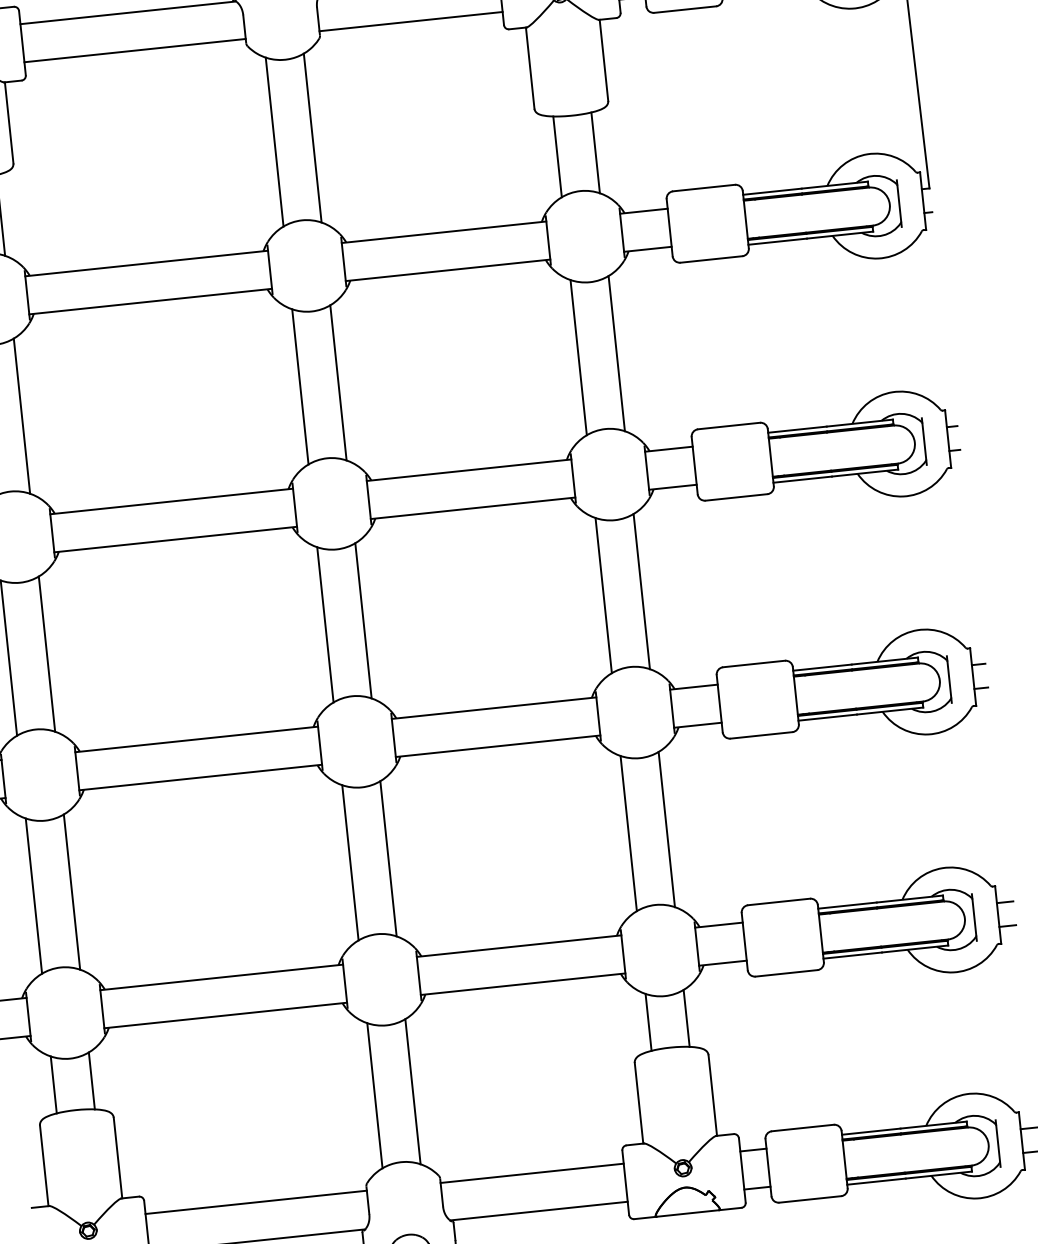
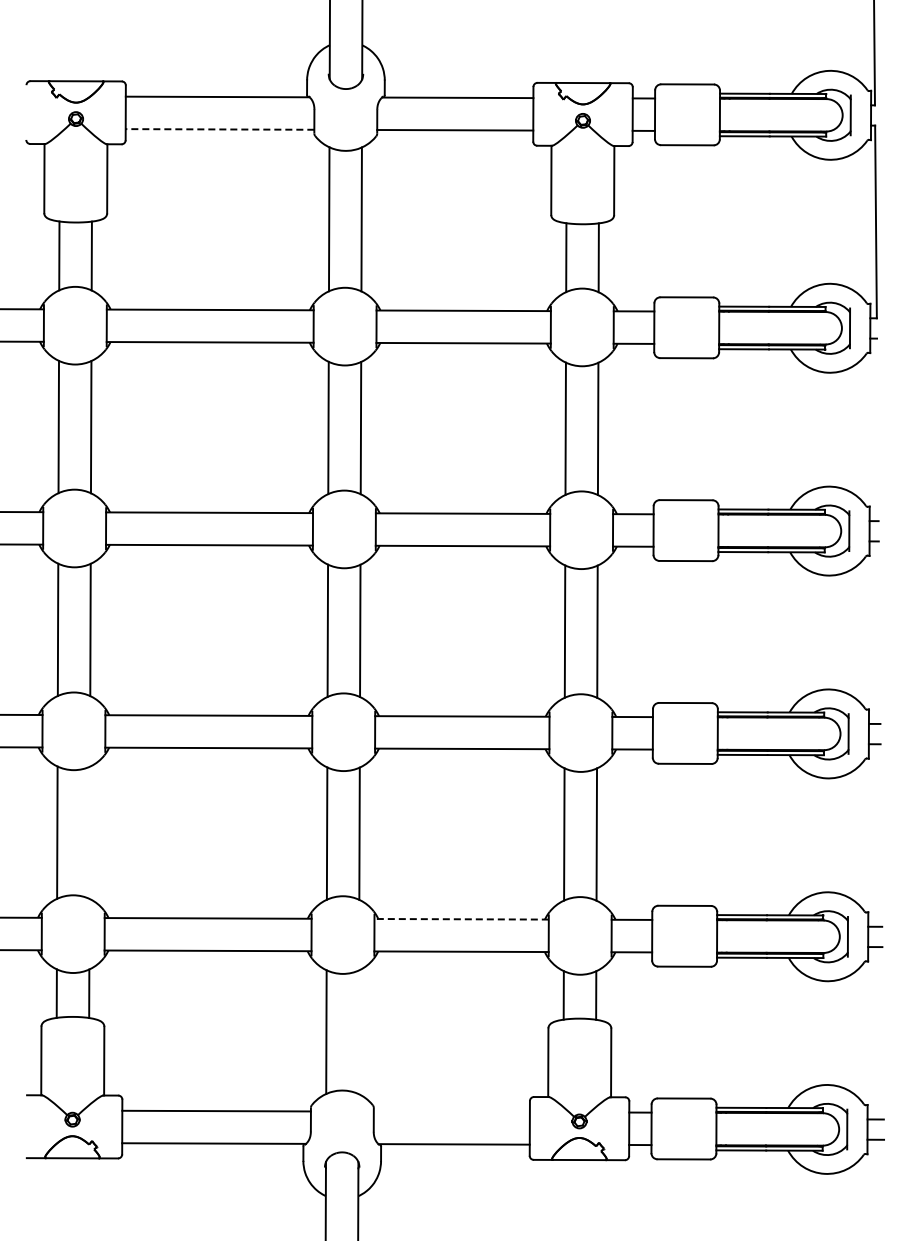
line: (134, 50) -> (219, 129), solid -> dashed
line: (71, 891) -> (89, 832), removed
line: (518, 946) -> (461, 919), solid -> dashed
line: (412, 1092) -> (358, 1032), removed
line: (531, 1172) -> (451, 1111), removed

